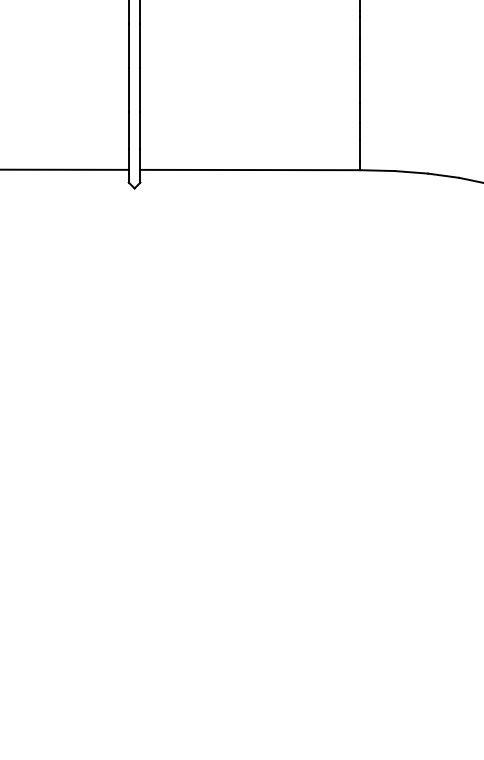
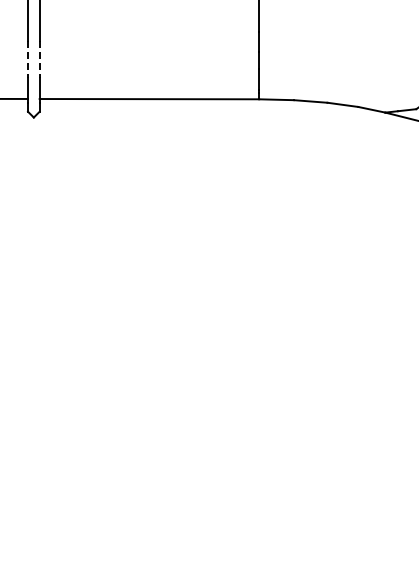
line: (128, 130) -> (27, 59), solid -> dashed
line: (140, 130) -> (39, 59), solid -> dashed

